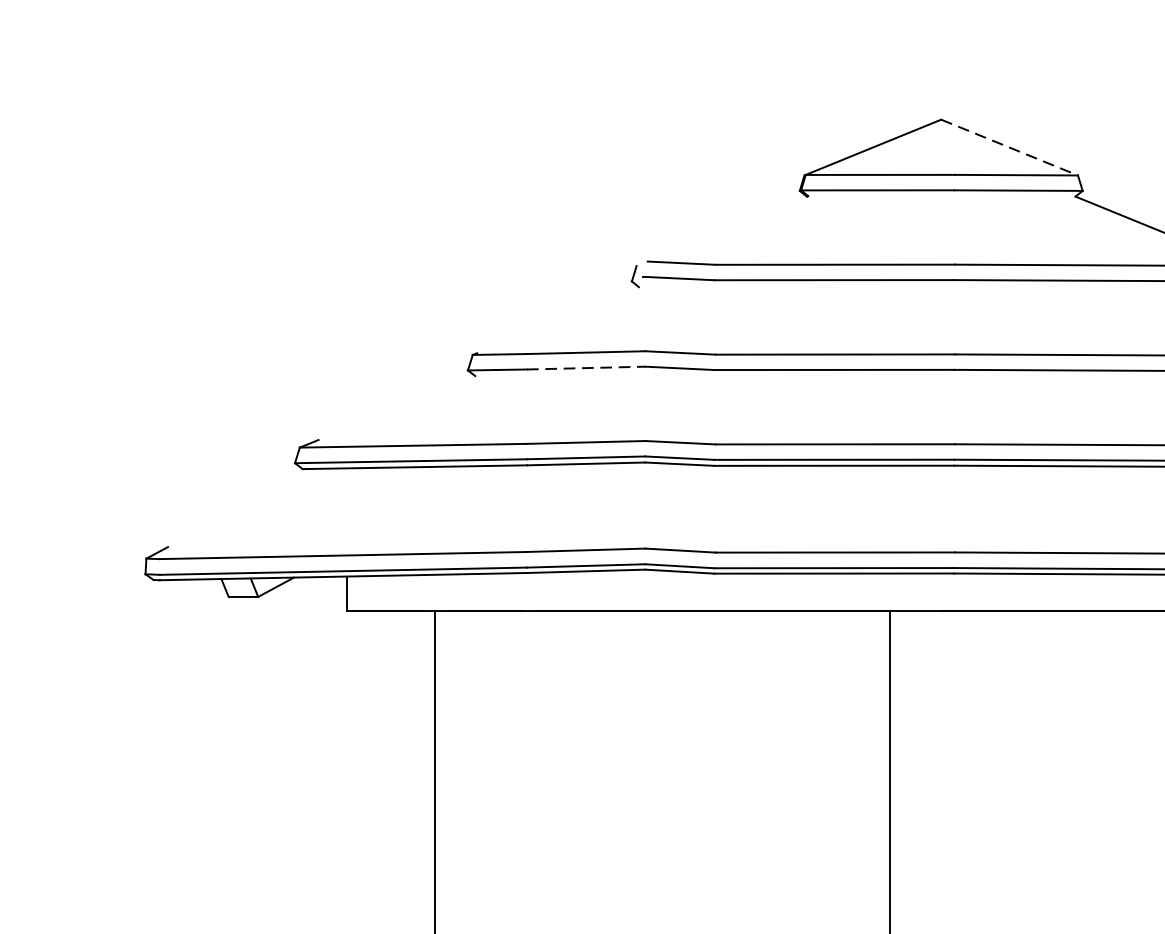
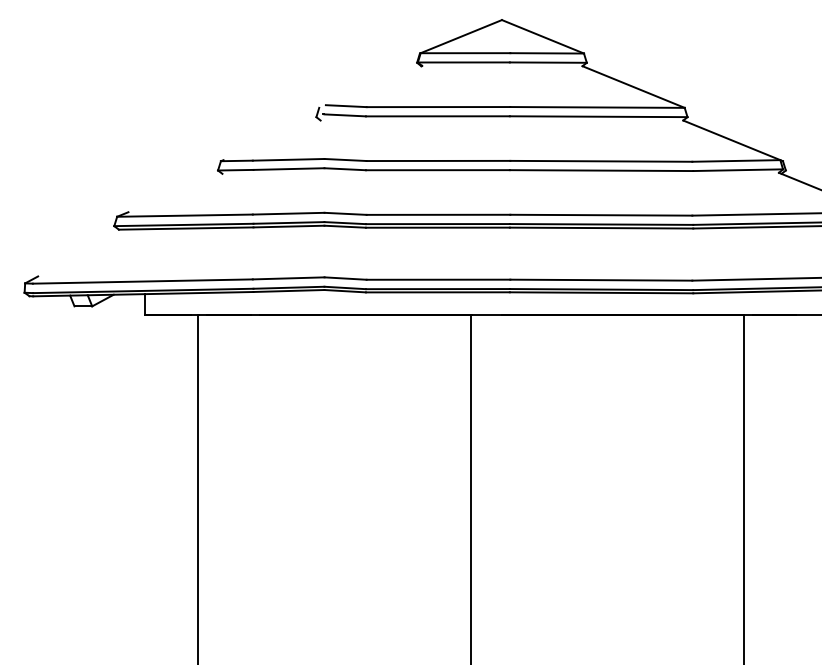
line: (1010, 147) -> (543, 36), dashed -> solid
line: (587, 368) -> (289, 169), dashed -> solid

